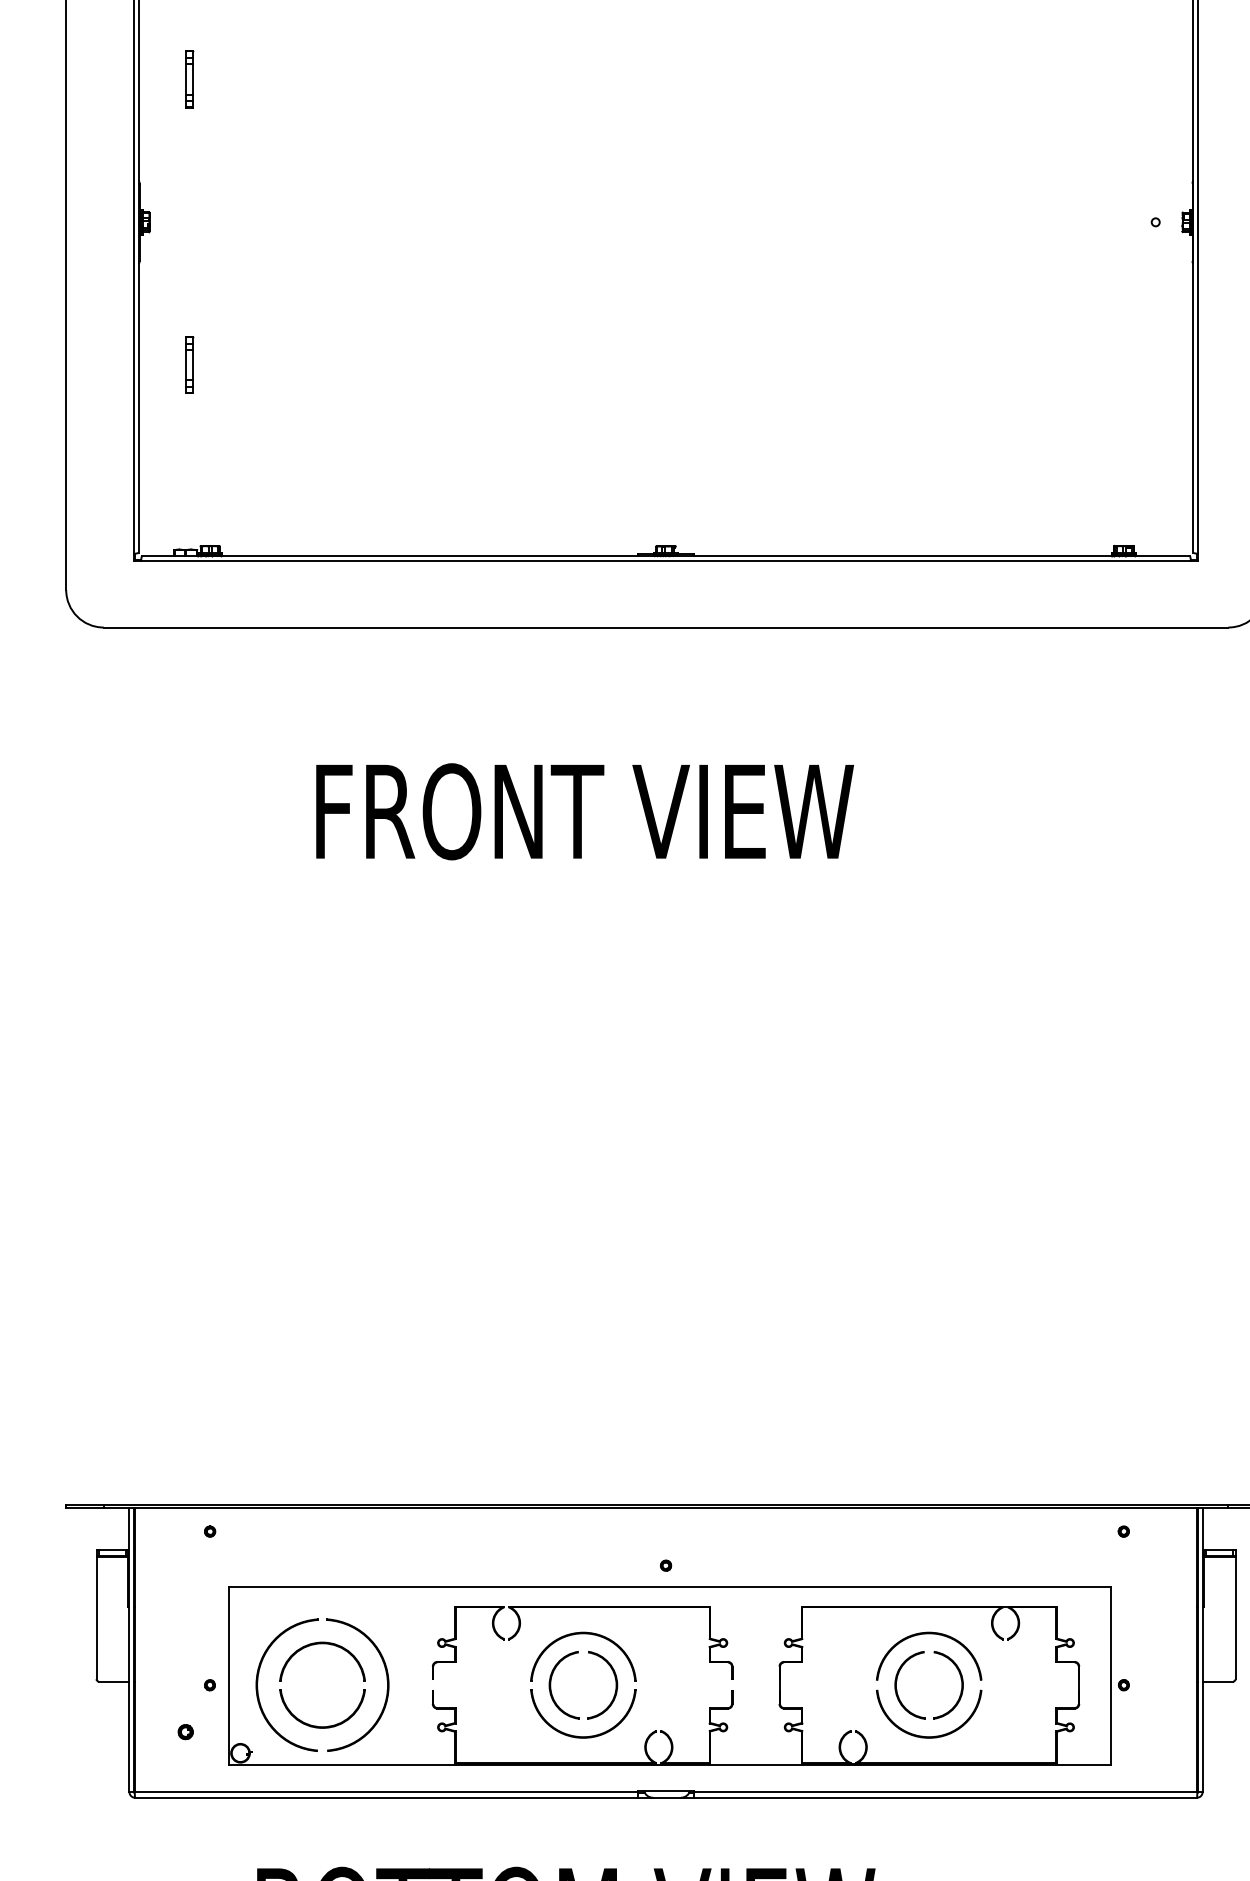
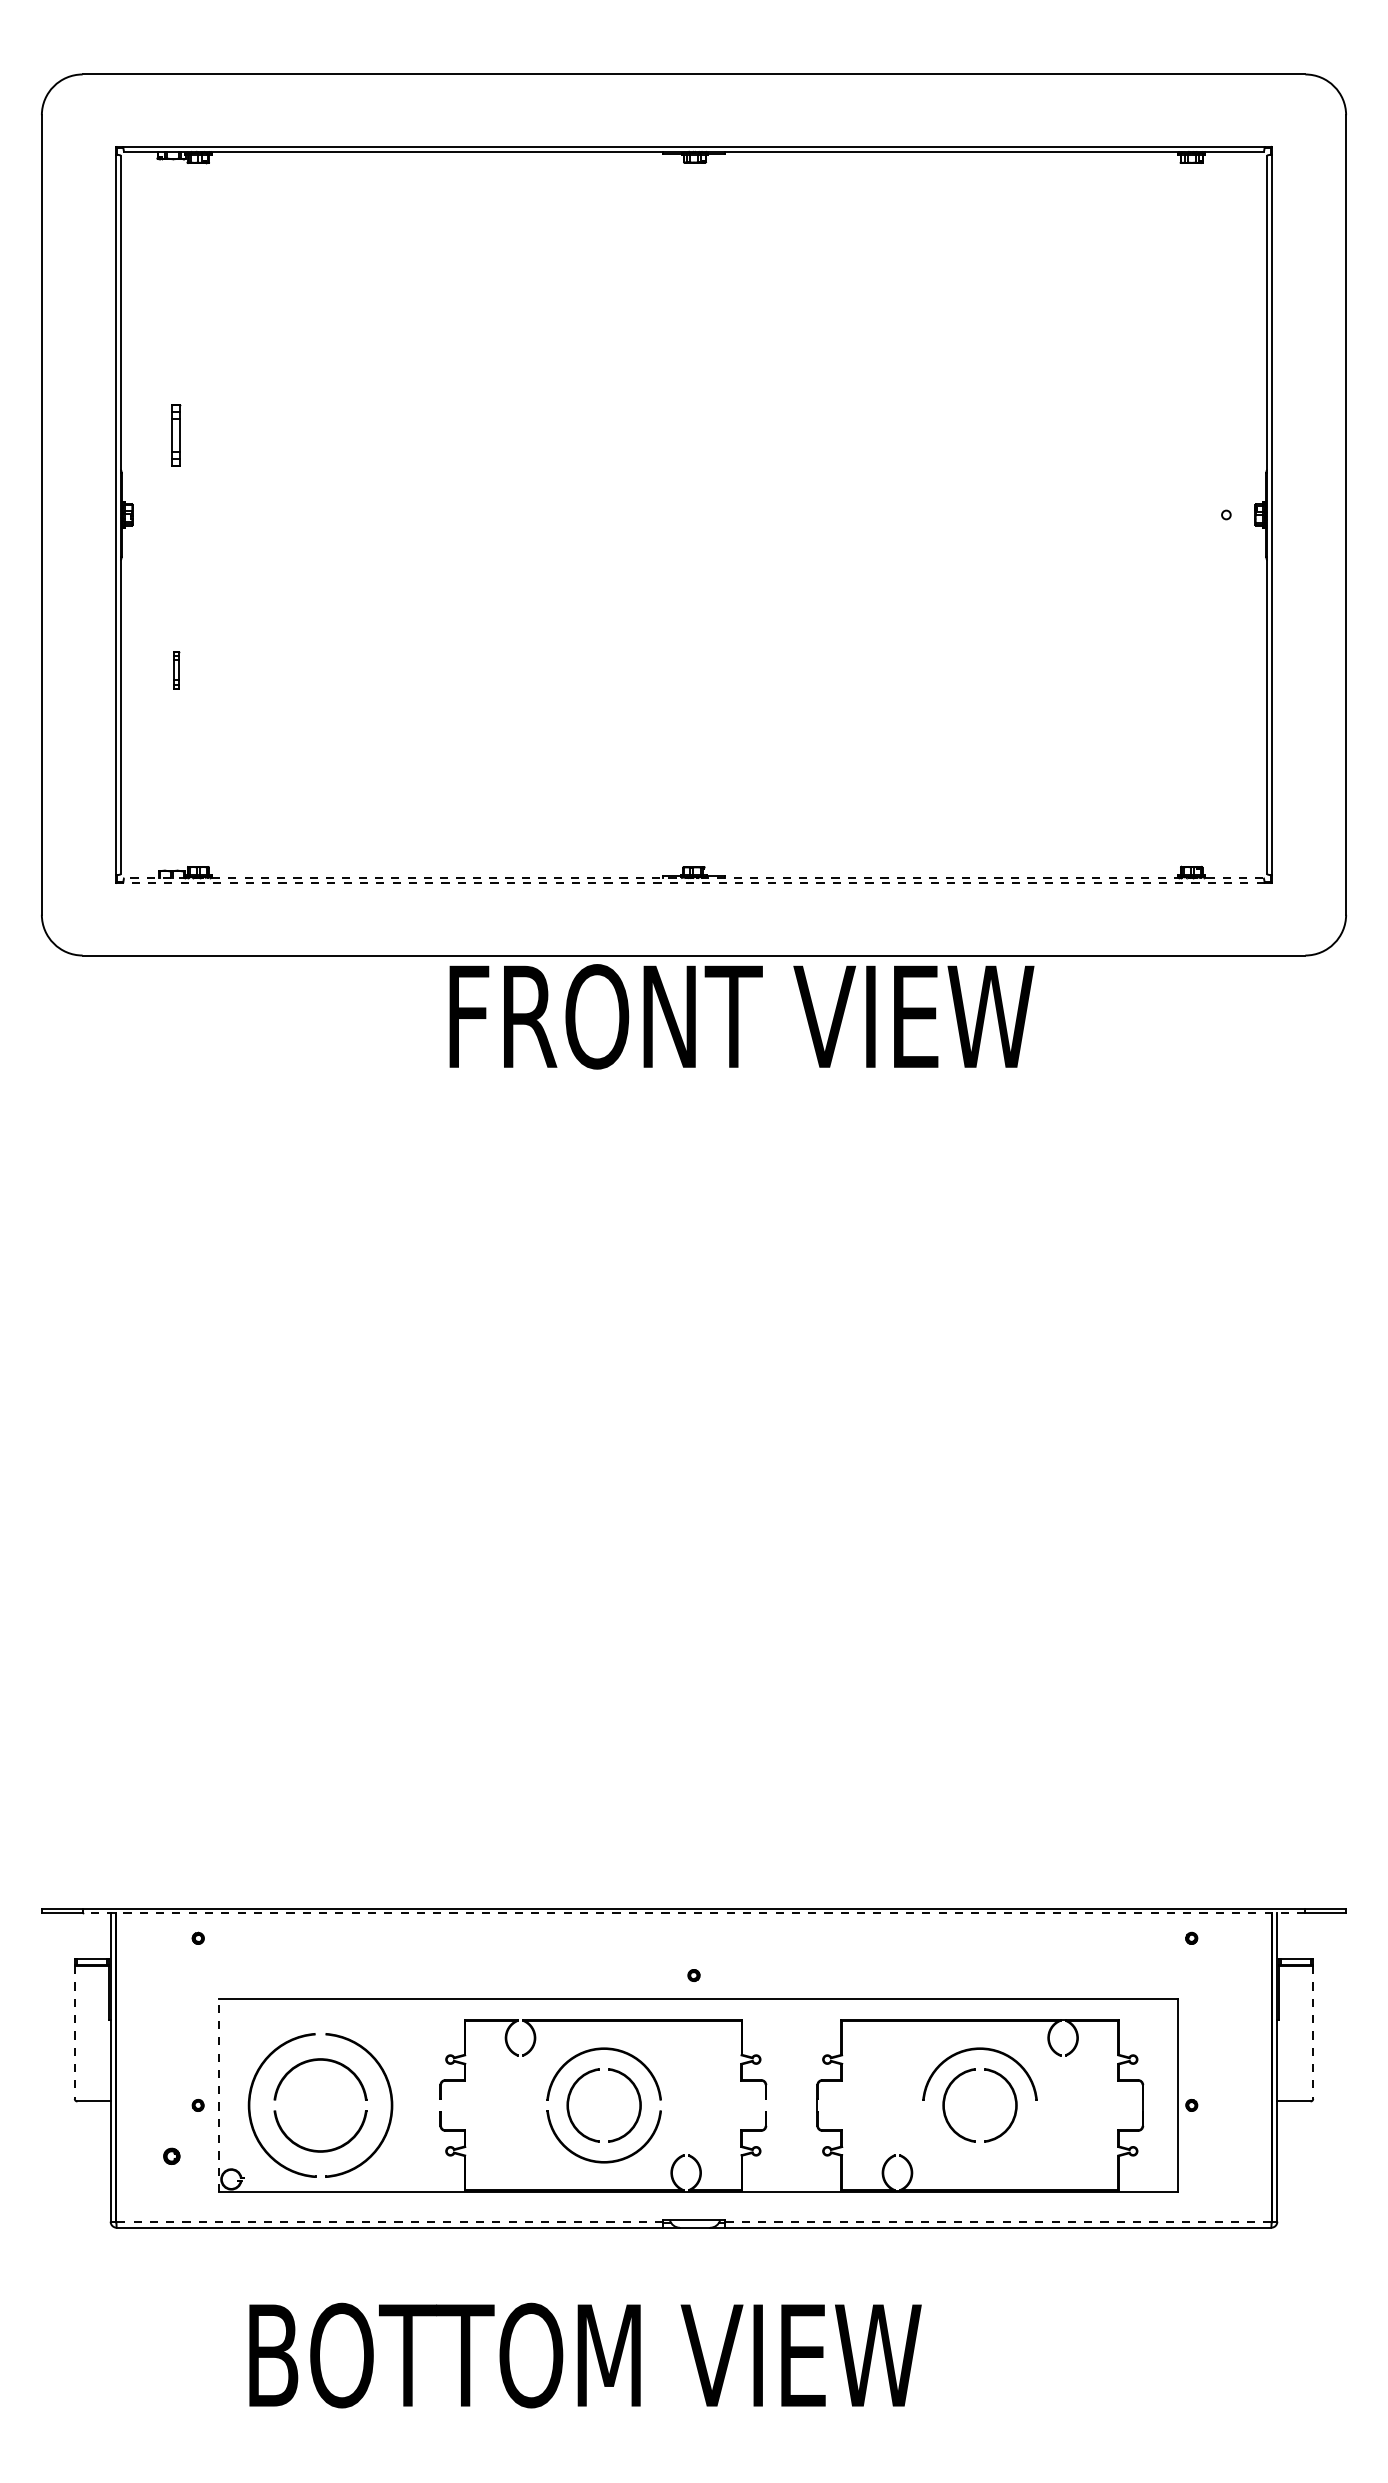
part: (190, 79) -> (176, 435), moved
part: (190, 365) -> (176, 670), size x0.6
line: (665, 555) -> (693, 877), solid -> dashed
line: (666, 561) -> (694, 883), solid -> dashed
text: (584, 811) -> (741, 1016), moved
line: (665, 1508) -> (693, 1913), solid -> dashed
line: (96, 1619) -> (74, 2033), solid -> dashed
line: (1235, 1619) -> (1313, 2033), solid -> dashed
line: (228, 1676) -> (218, 2095), solid -> dashed
part: (924, 1735) -> (975, 2160), removed
line: (385, 1791) -> (389, 2221), solid -> dashed
line: (946, 1791) -> (998, 2221), solid -> dashed

